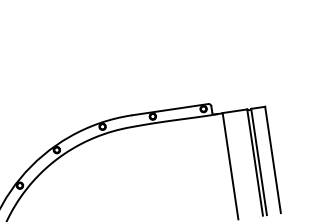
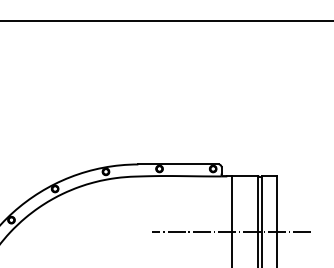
line: (229, 166) -> (231, 232), added

